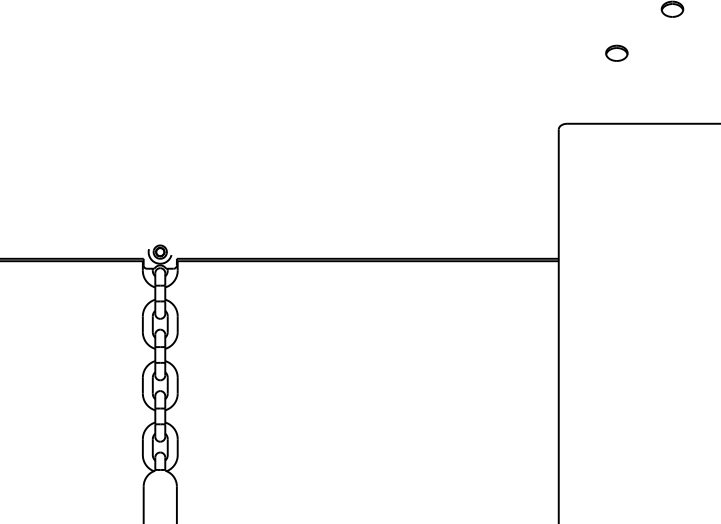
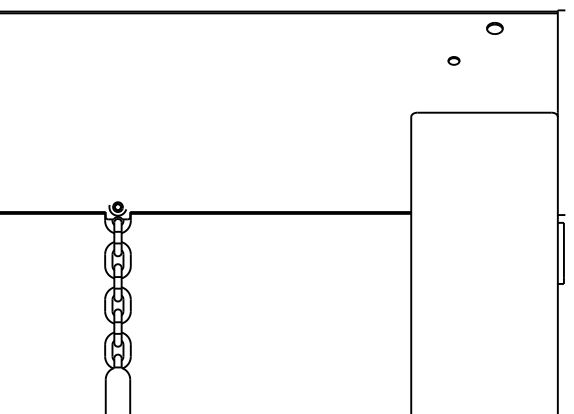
part: (616, 52) -> (453, 60), size x0.7

